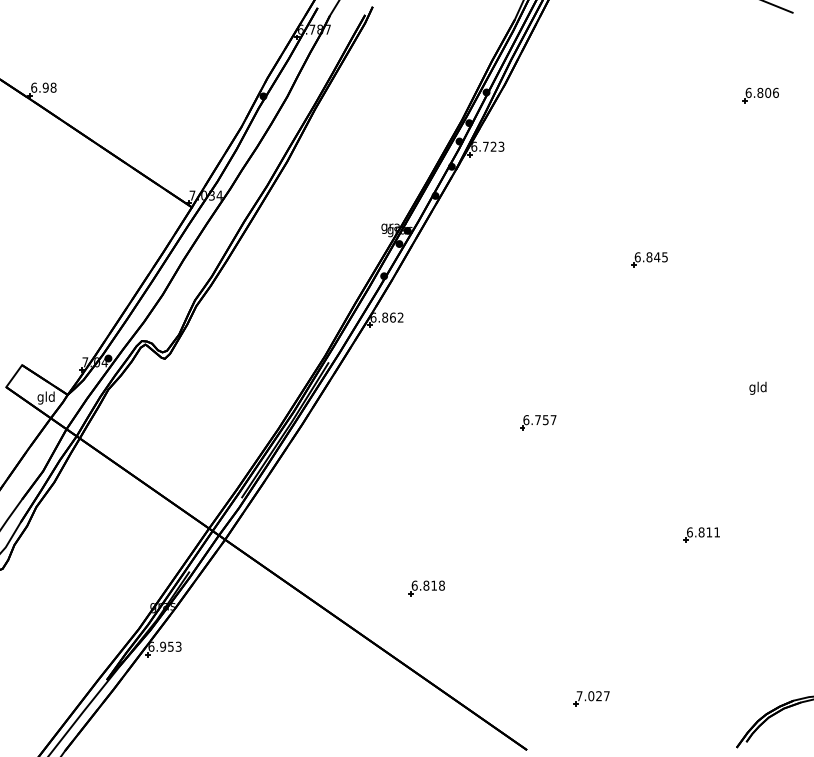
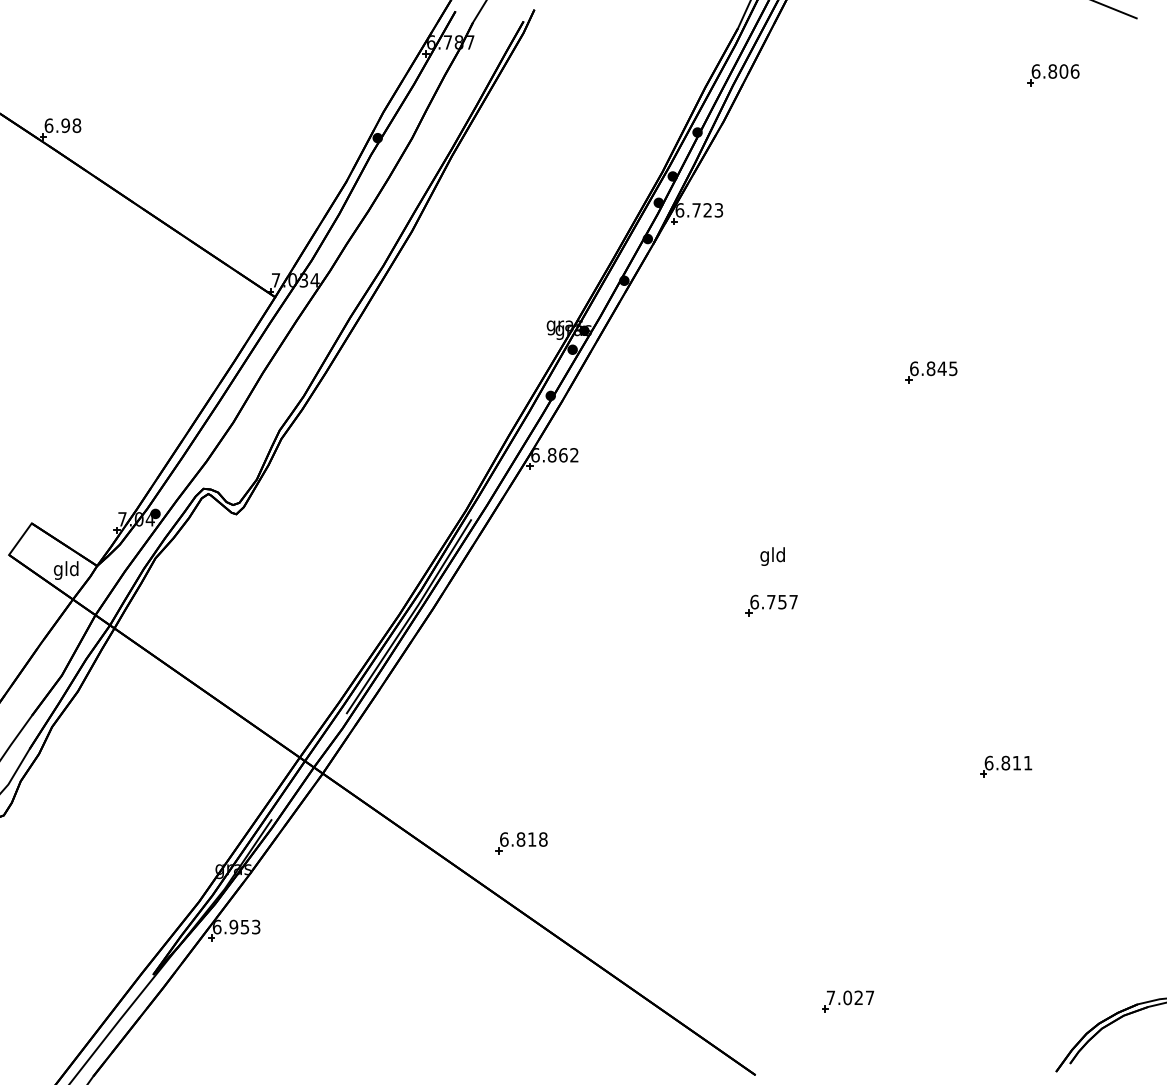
part: (760, 95) -> (1052, 75), moved
text: (757, 387) -> (772, 555), moved
part: (426, 588) -> (521, 843), moved

